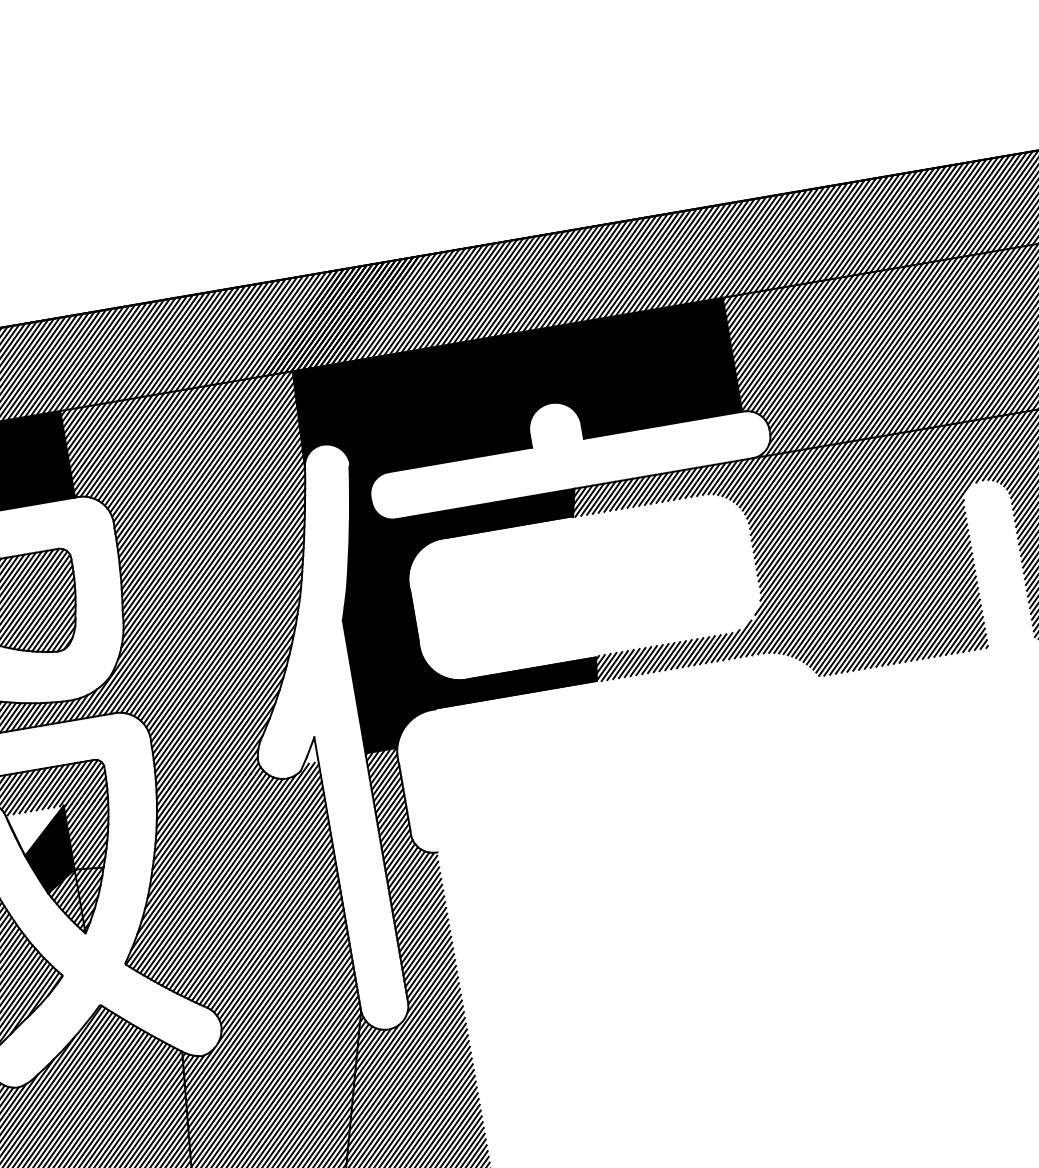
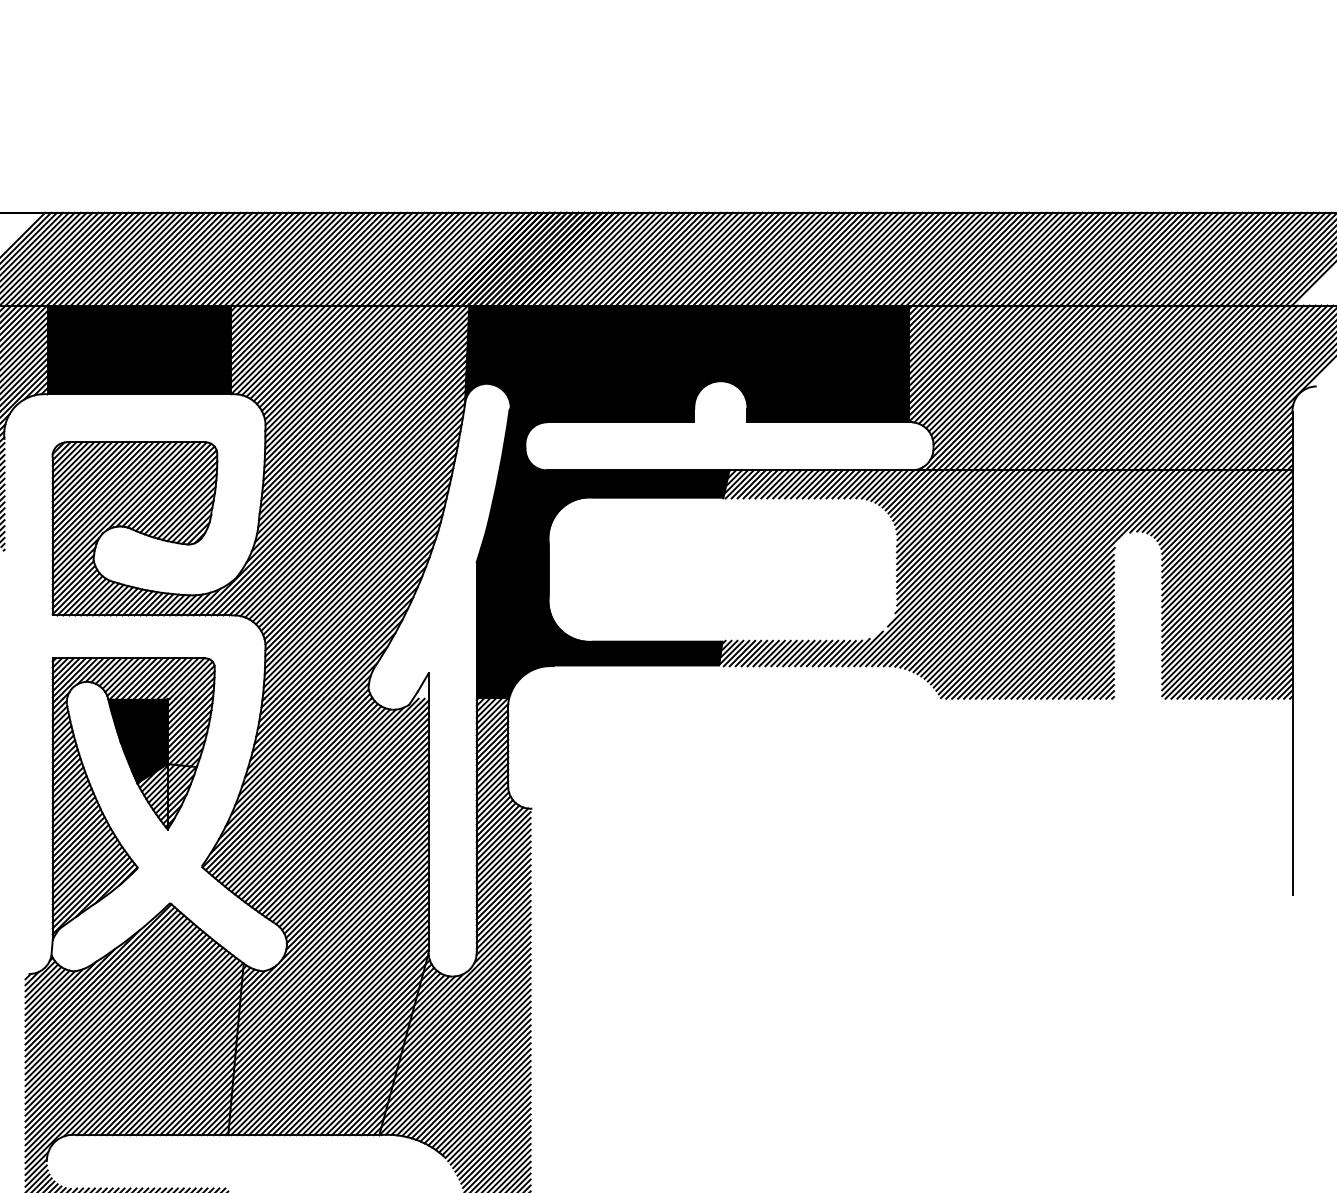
fill: (37, 831) -> (137, 720), added

